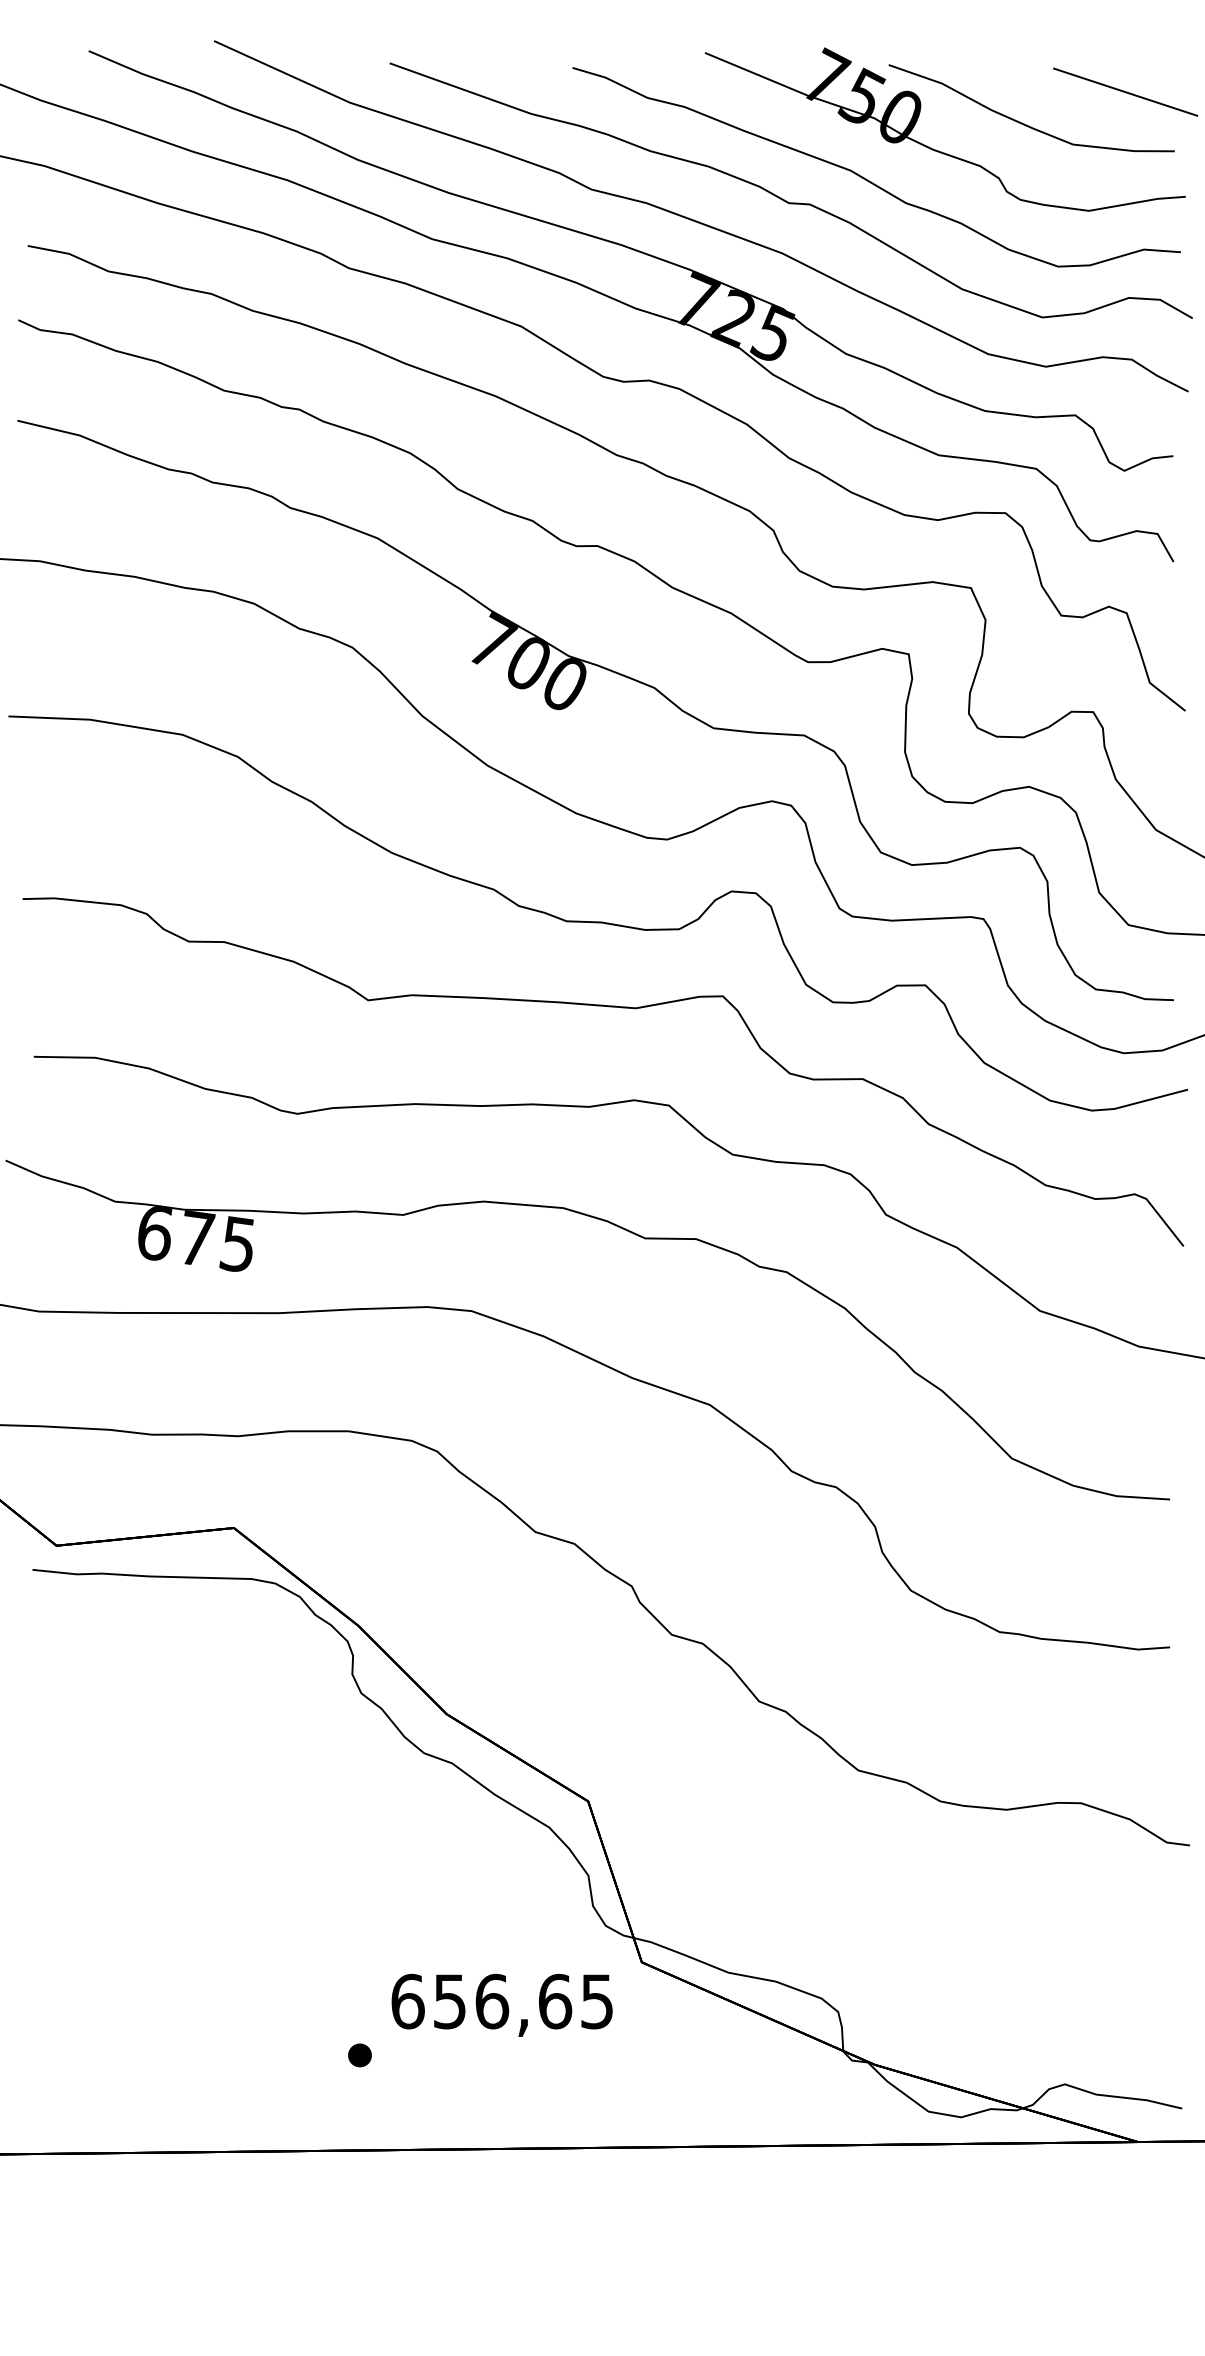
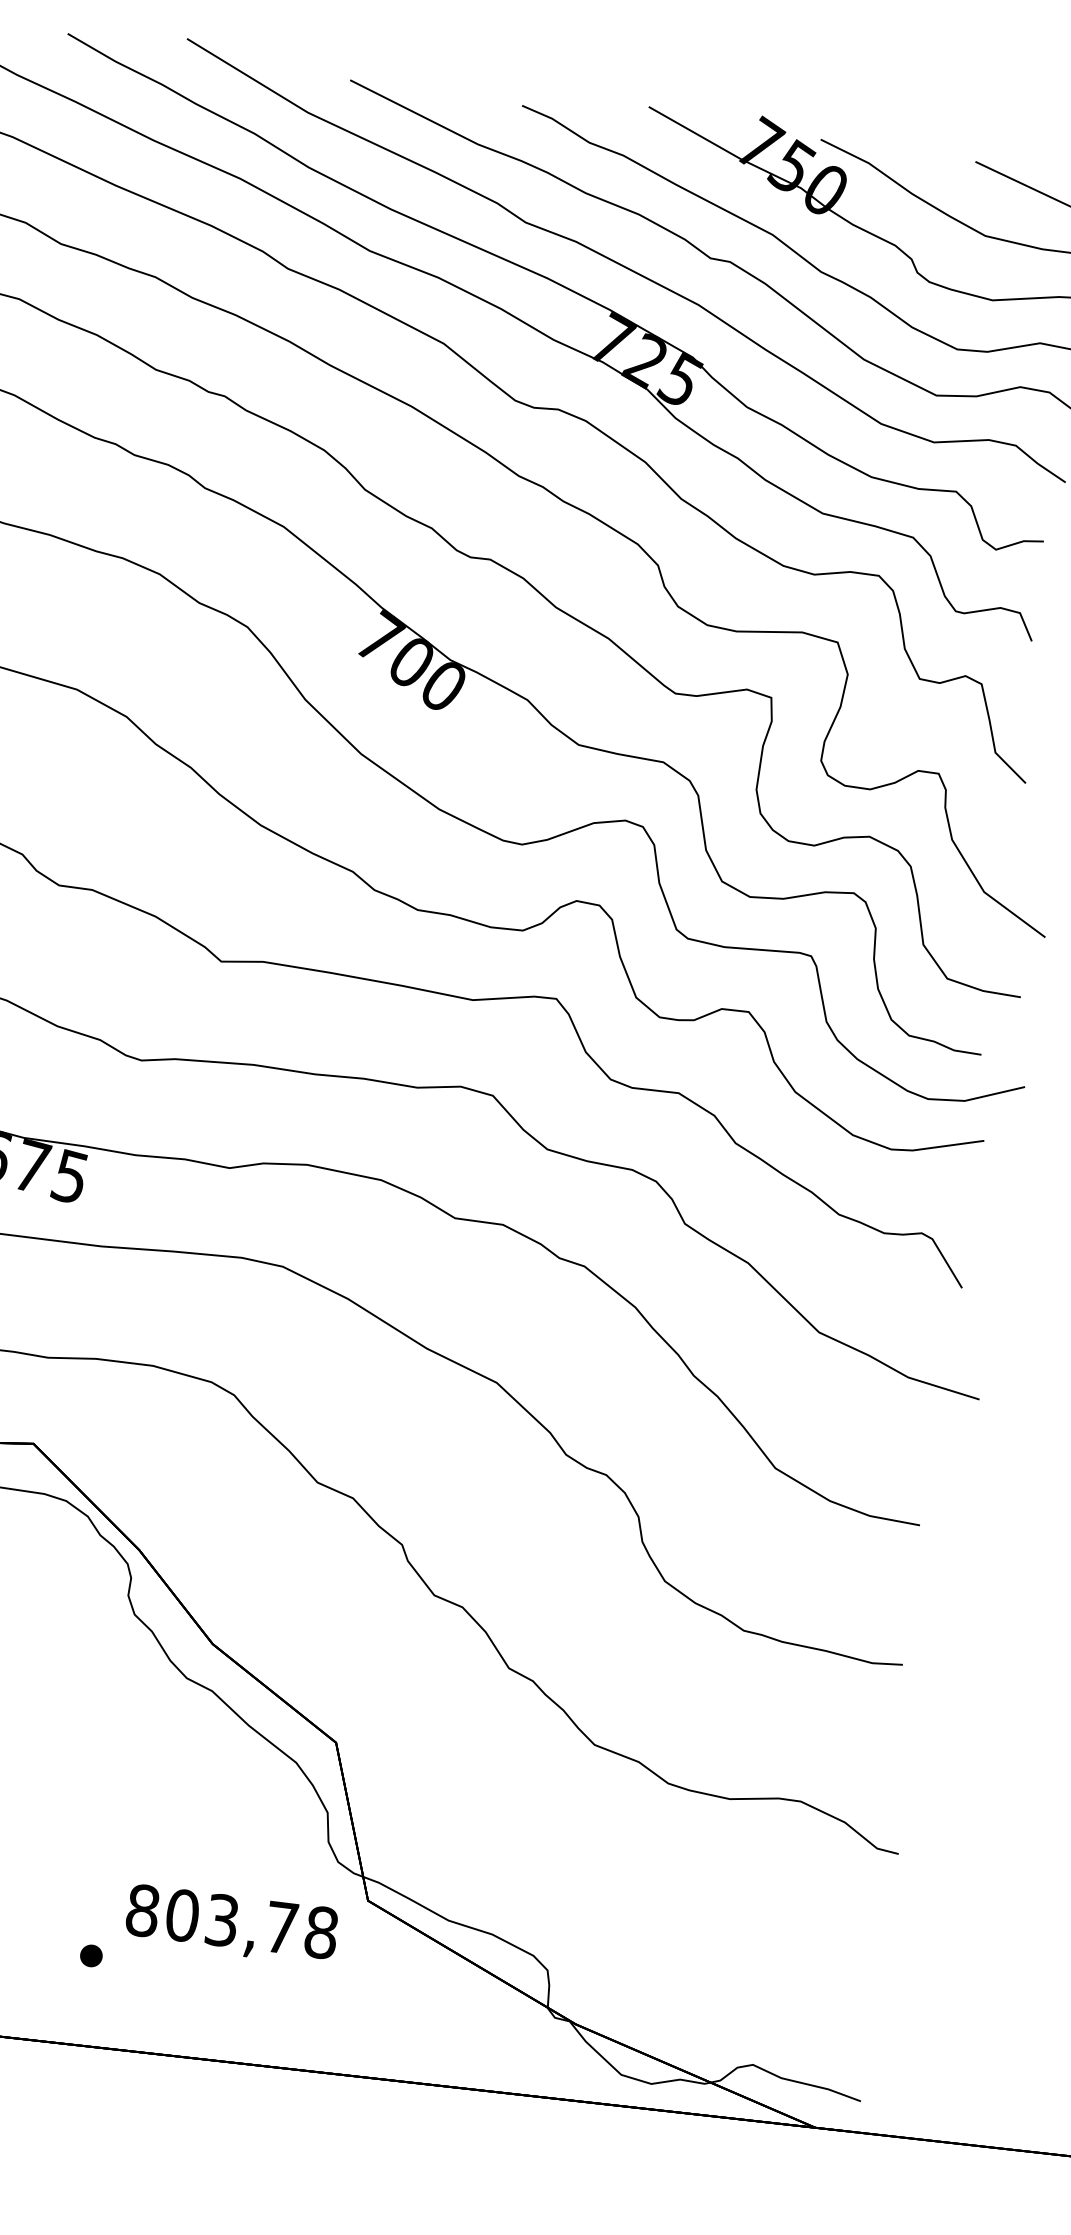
text: (502, 2001) -> (232, 1921), 656,65 -> 803,78

